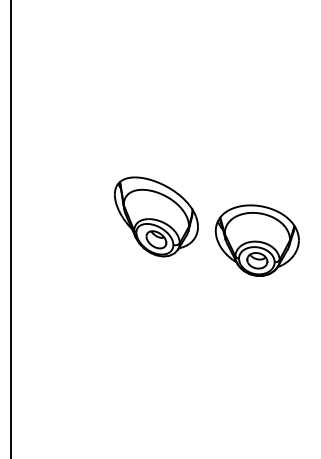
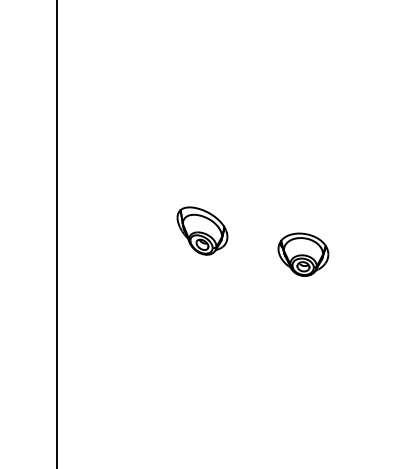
part: (156, 216) -> (202, 230), size x0.6
part: (257, 240) -> (303, 254), size x0.6

